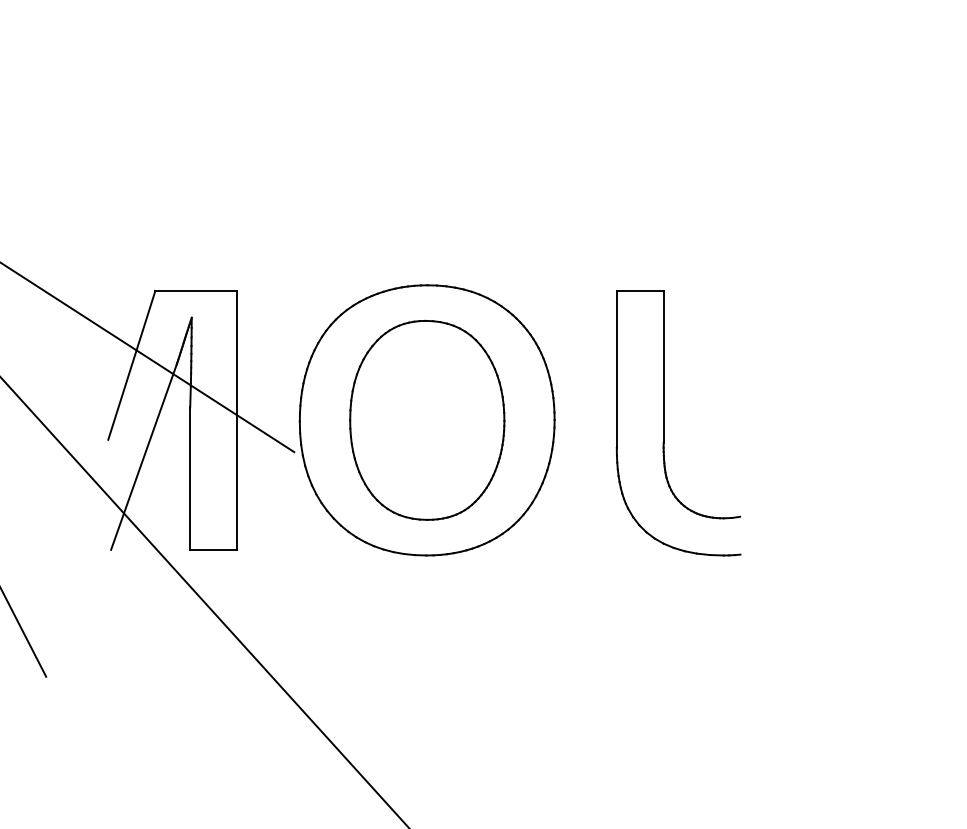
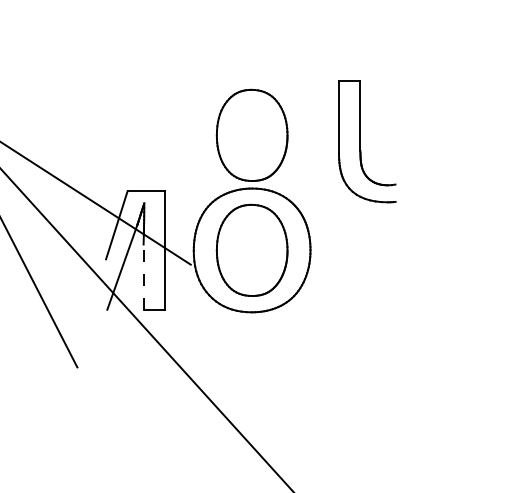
part: (425, 167) -> (251, 134), added
part: (663, 422) -> (360, 141), moved
line: (189, 479) -> (143, 277), solid -> dashed

